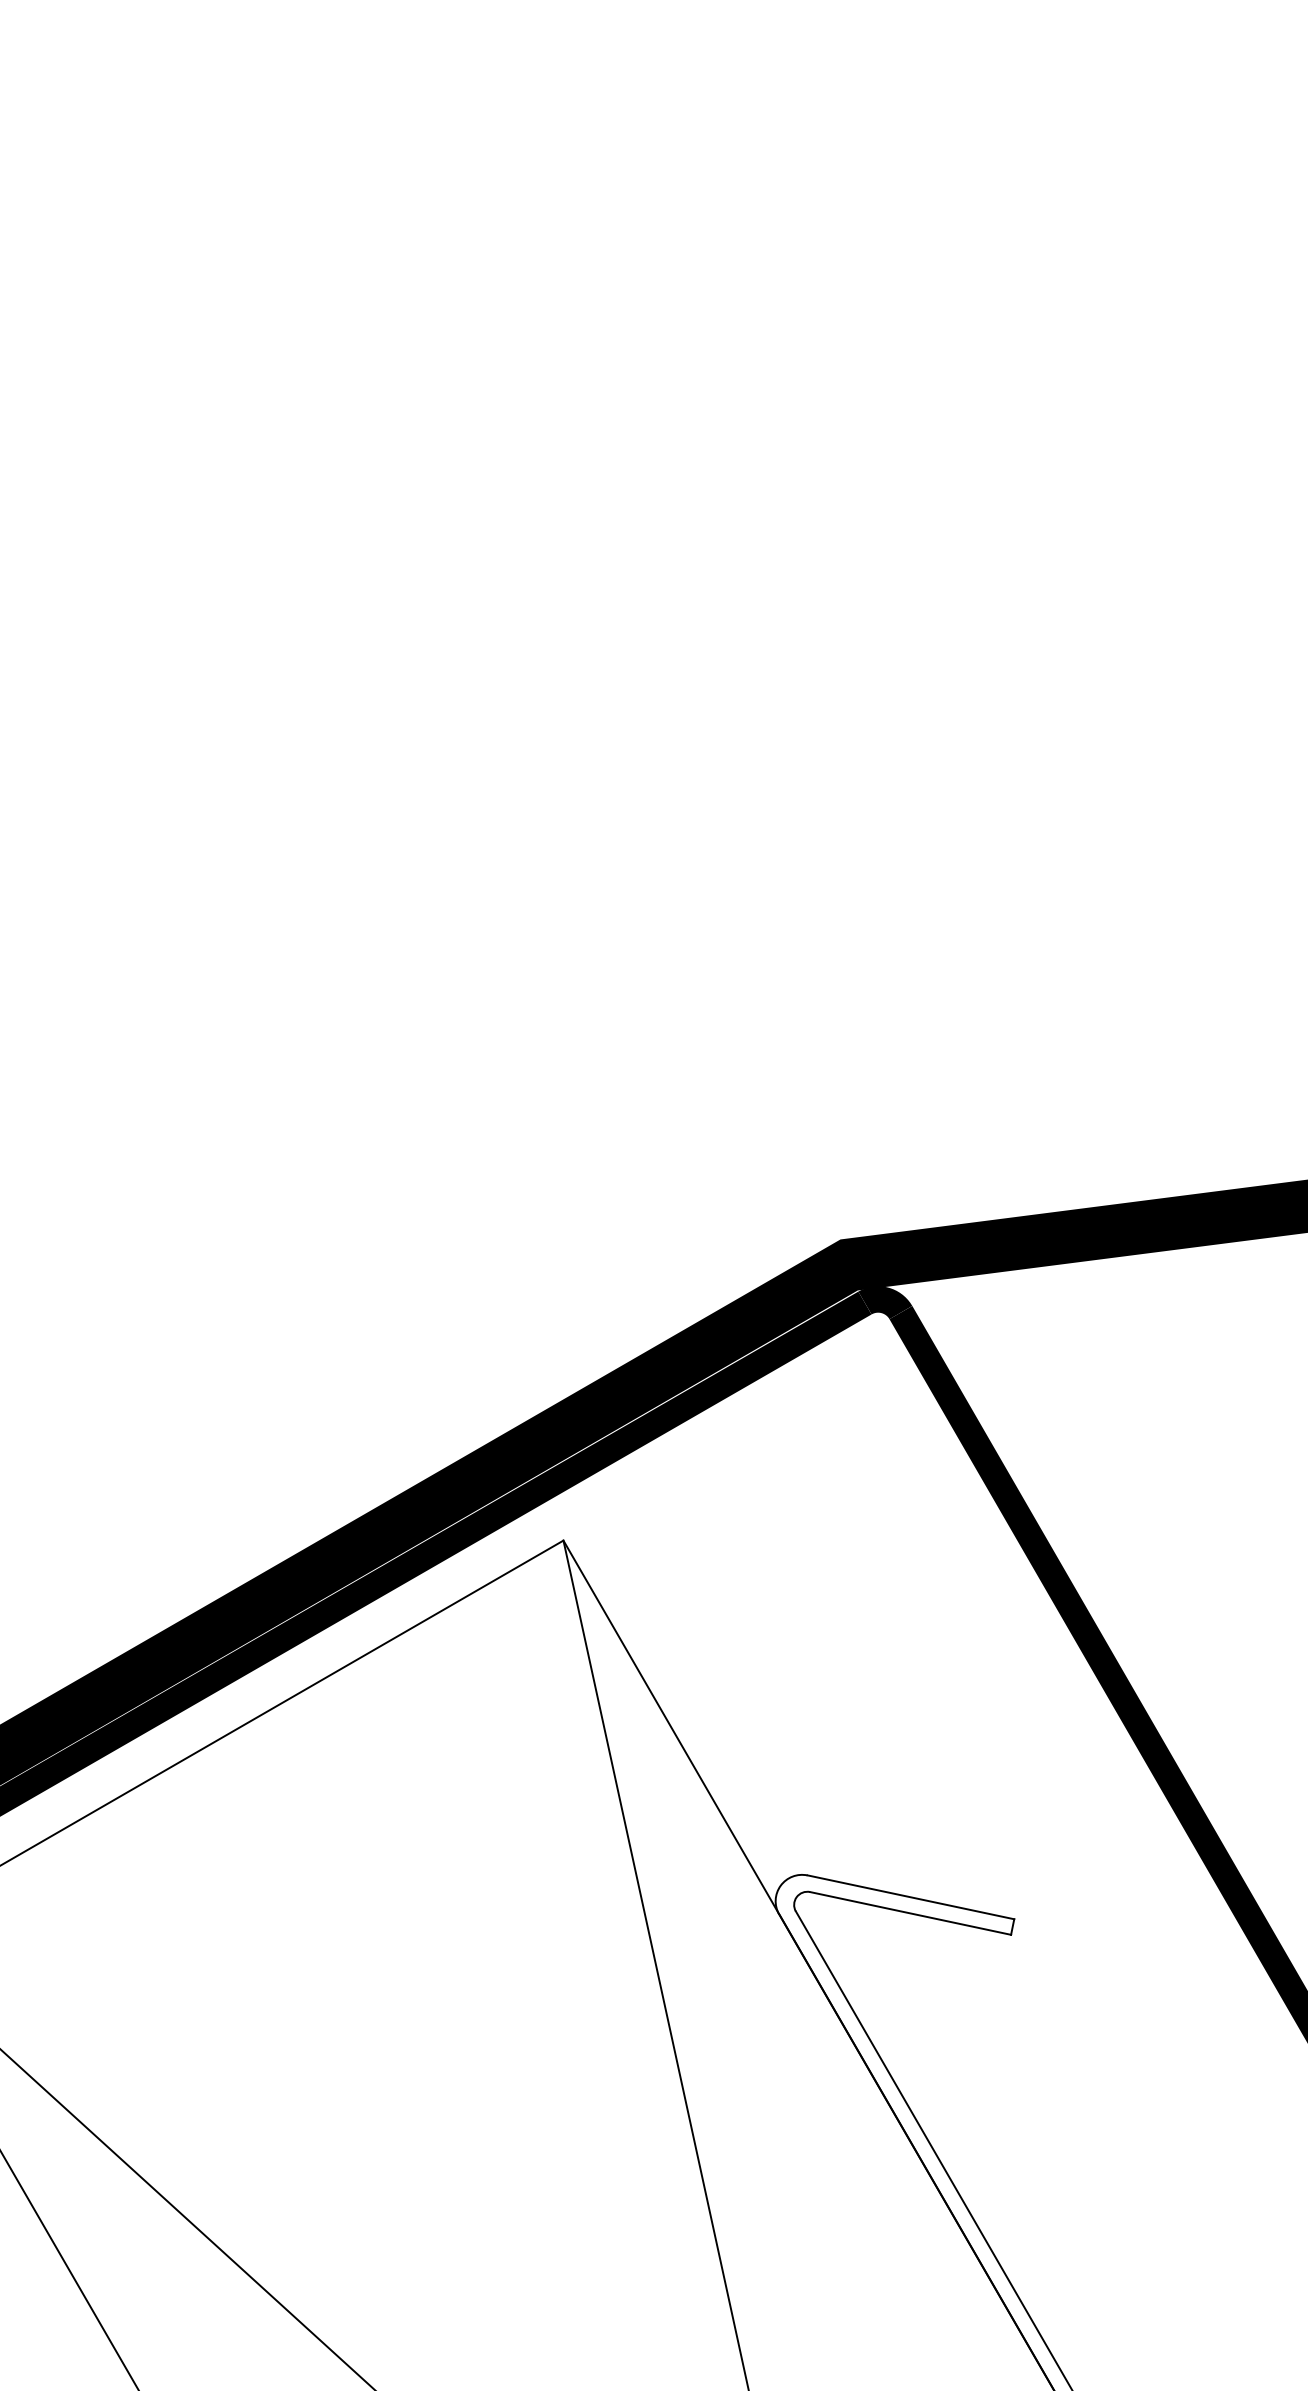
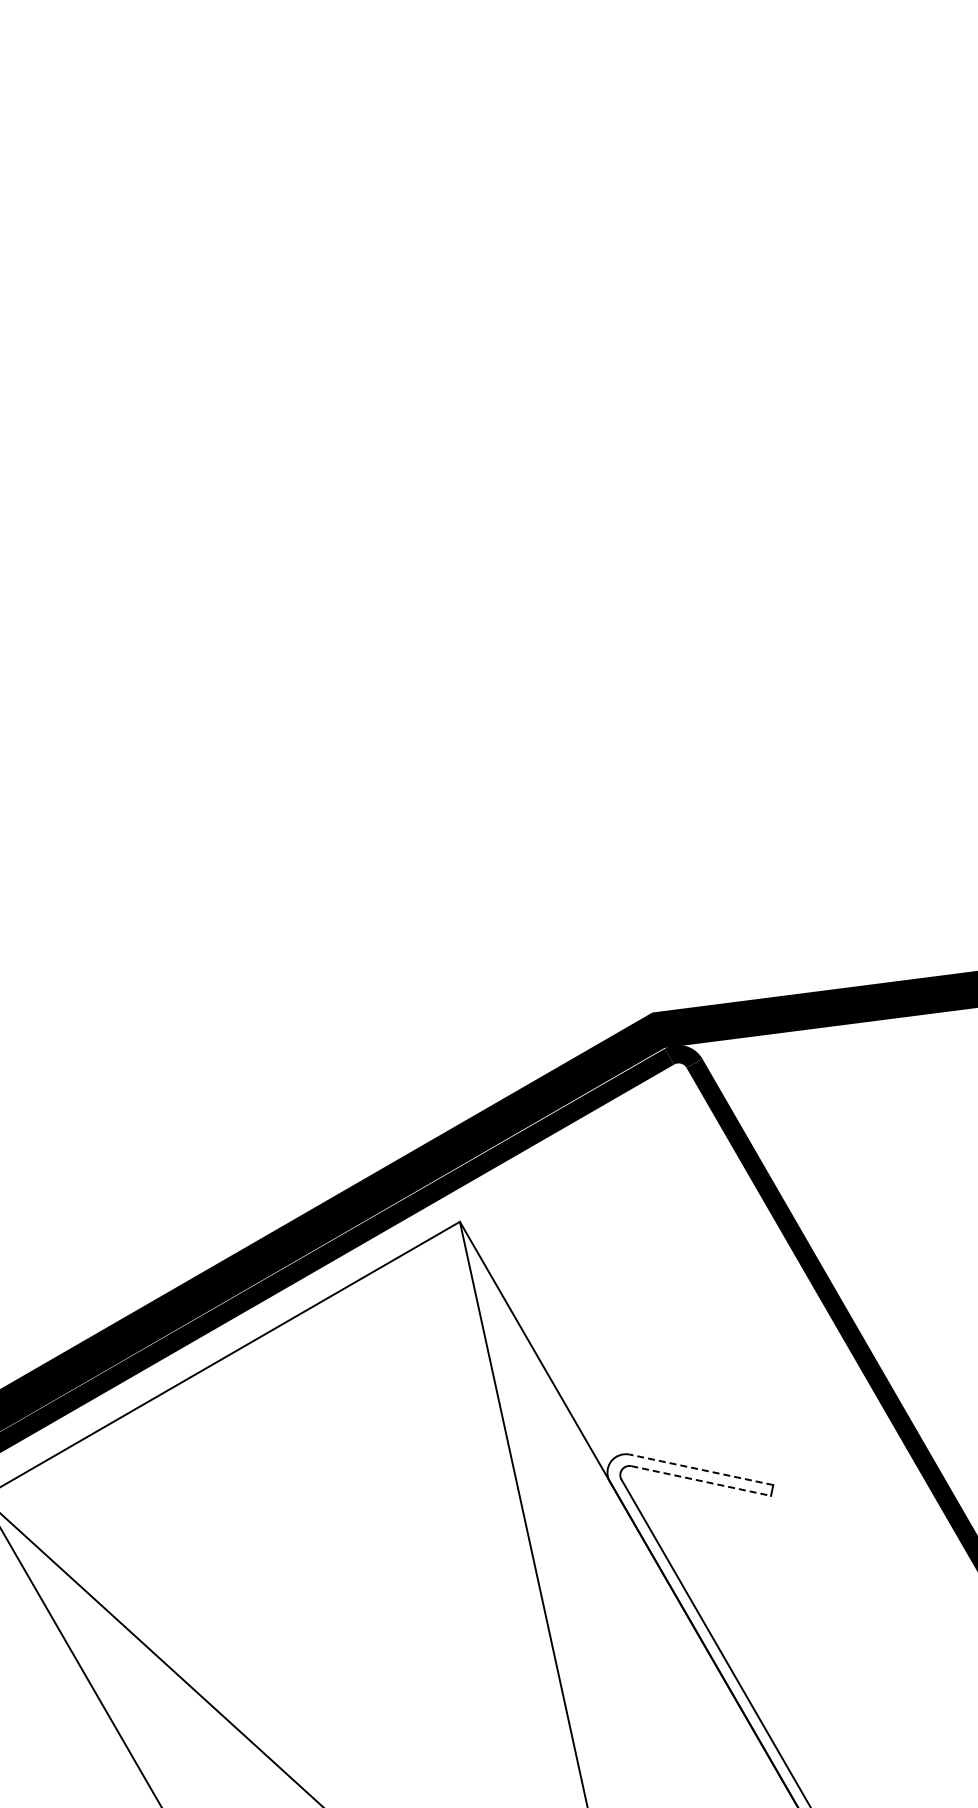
line: (909, 1896) -> (700, 1469), solid -> dashed
line: (910, 1914) -> (701, 1481), solid -> dashed

